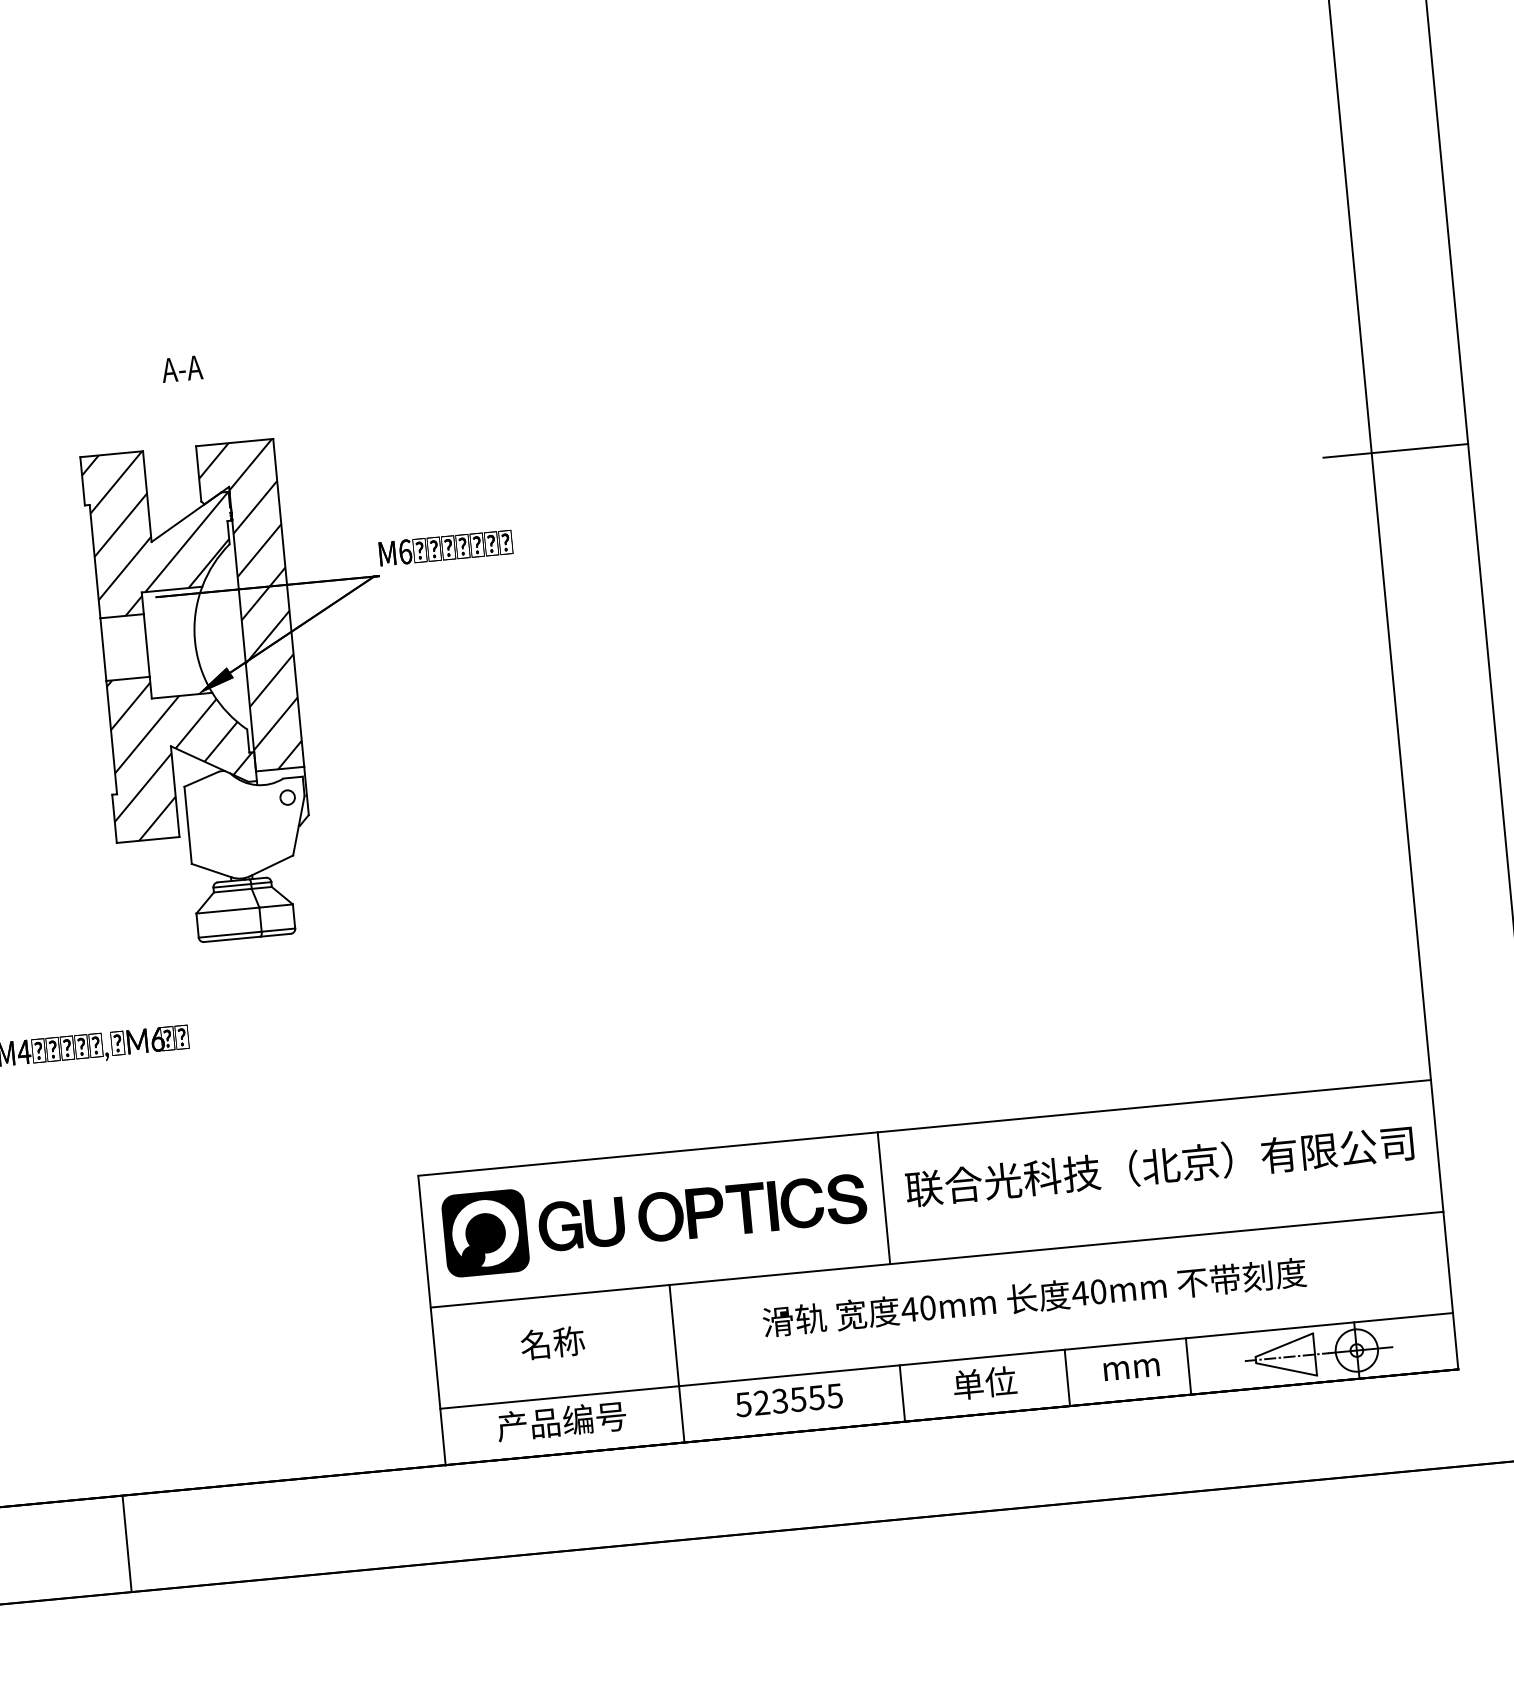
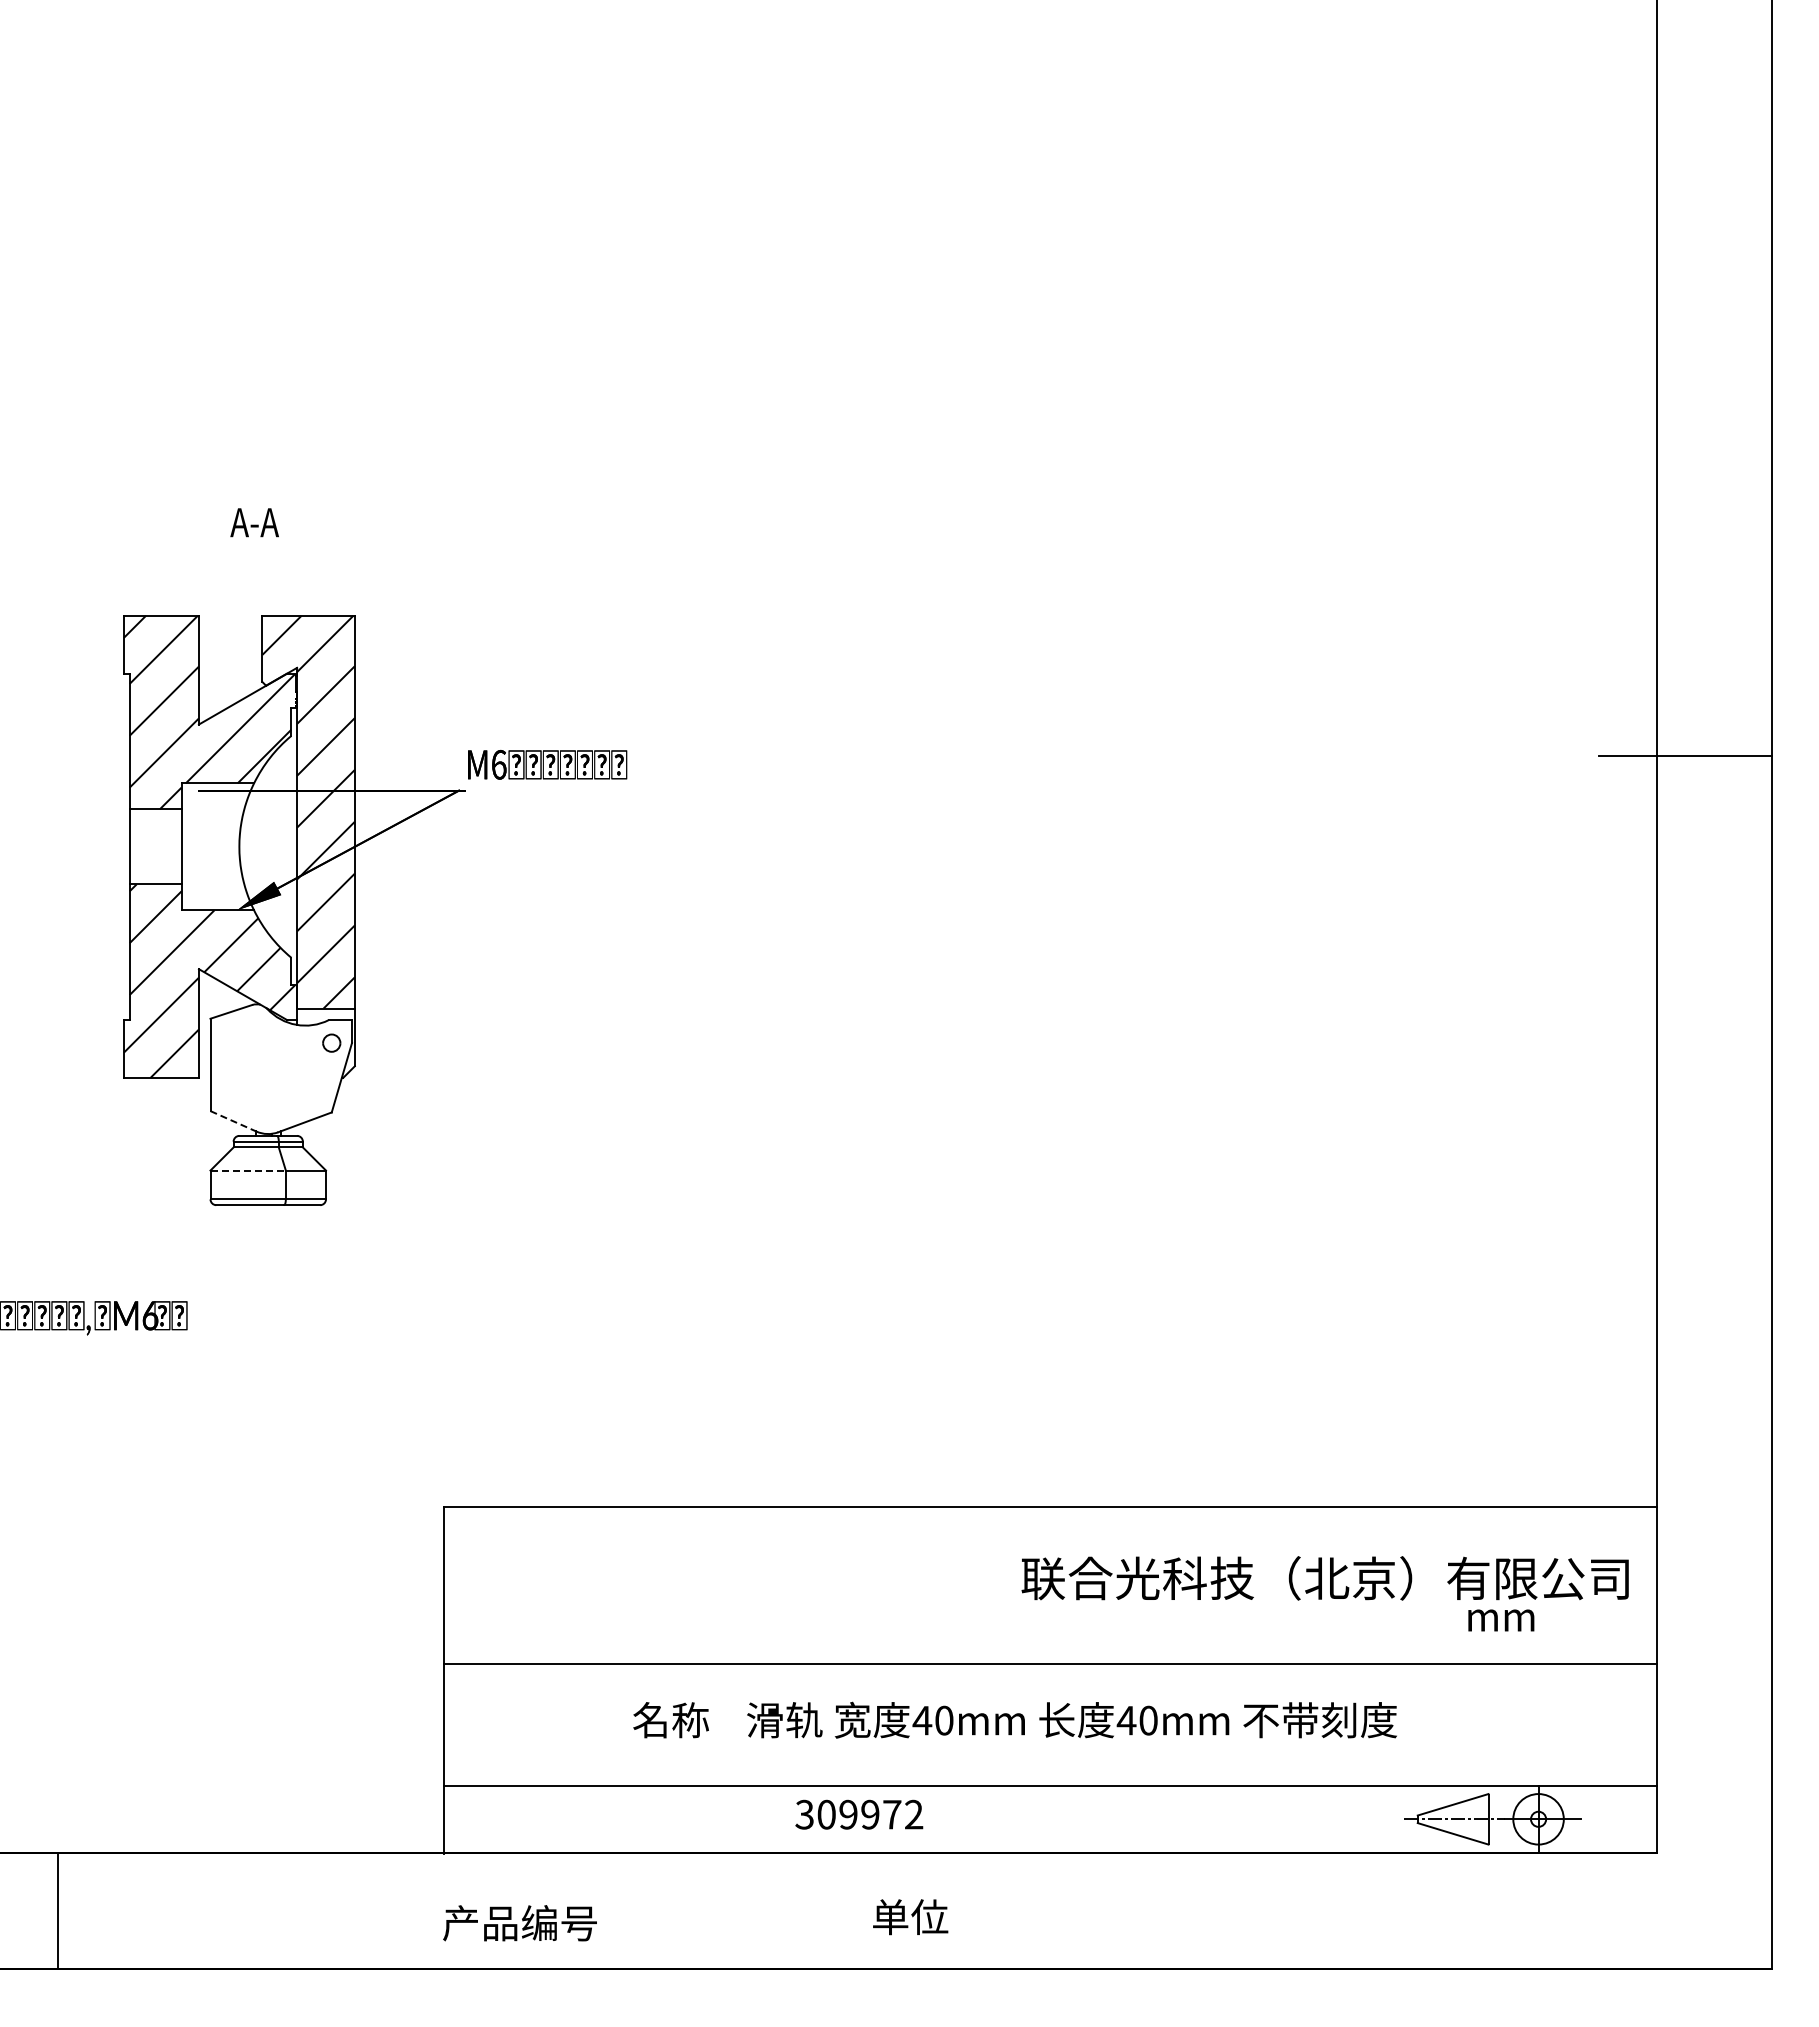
line: (211, 870) -> (233, 1121), solid -> dashed
line: (228, 910) -> (248, 1170), solid -> dashed
line: (883, 1197) -> (994, 1584), removed
part: (654, 1217) -> (720, 1582), removed
text: (1034, 1296) -> (1071, 1719), moved
text: (552, 1343) -> (670, 1720), moved
line: (677, 1363) -> (730, 1758), removed
line: (1188, 1366) -> (1337, 1819), removed
text: (1131, 1369) -> (1501, 1620), moved
line: (1067, 1378) -> (1191, 1819), removed
text: (984, 1383) -> (910, 1917), moved
line: (902, 1393) -> (994, 1819), removed
text: (789, 1400) -> (859, 1814), 523555 -> 309972
text: (561, 1421) -> (519, 1923), moved

